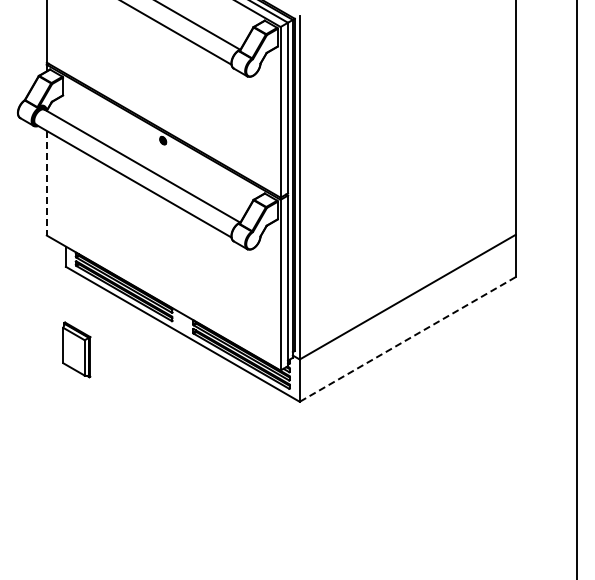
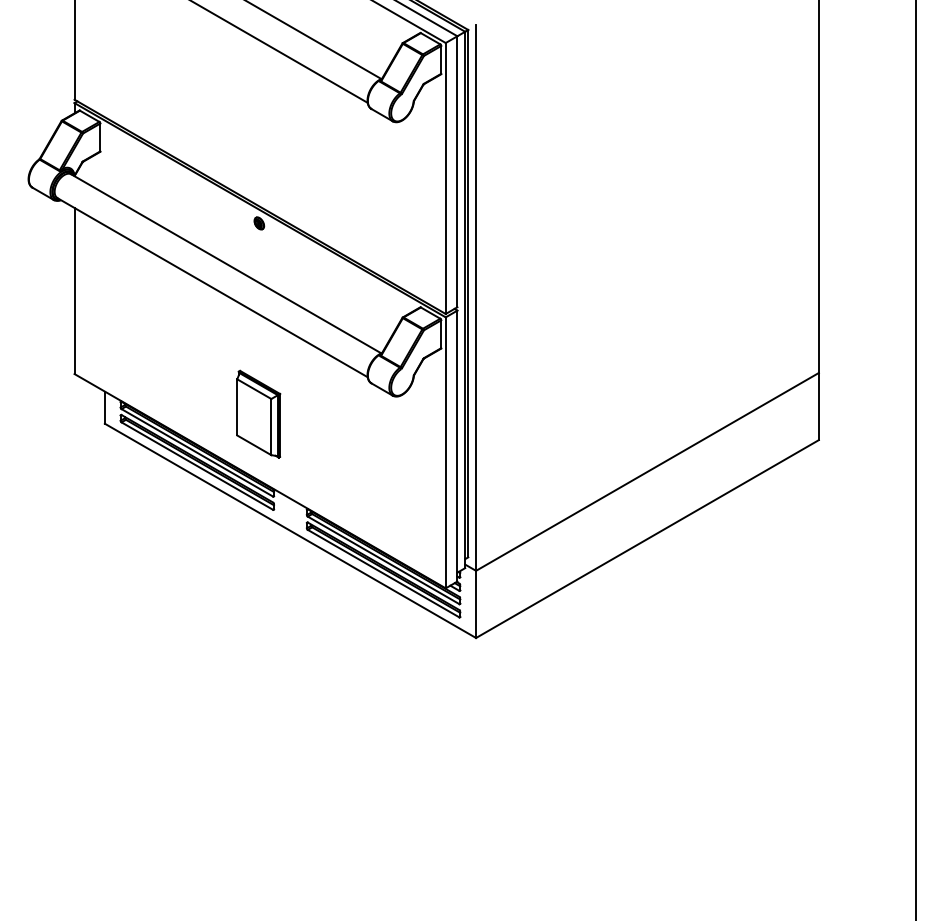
line: (46, 183) -> (74, 291), dashed -> solid
line: (407, 339) -> (647, 539), dashed -> solid
part: (76, 349) -> (258, 413), moved

